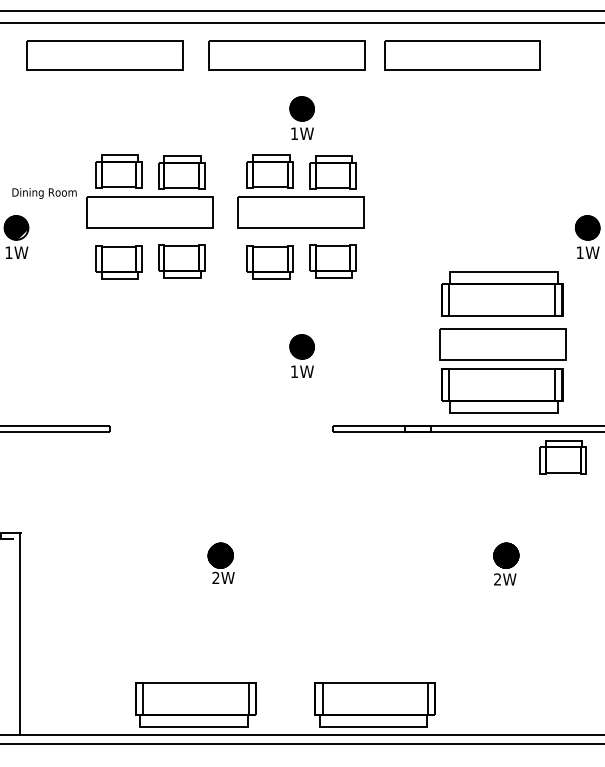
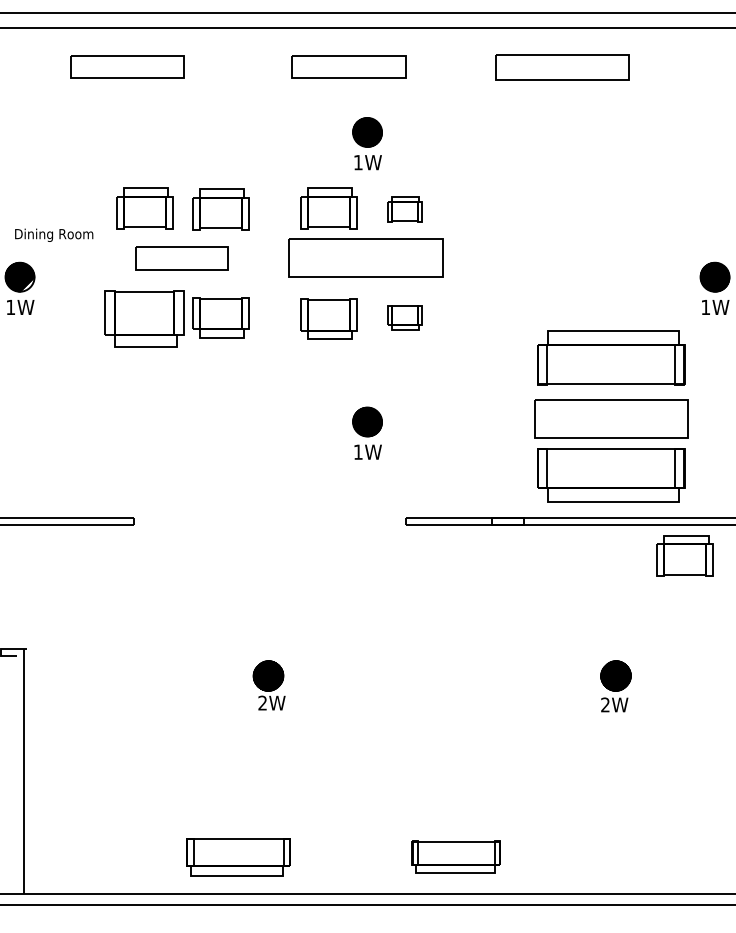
part: (104, 54) -> (127, 66), size x0.6
part: (286, 54) -> (348, 66), size x0.6
part: (462, 54) -> (562, 66), size x0.7
part: (332, 172) -> (404, 209), size x0.6
part: (149, 211) -> (181, 257), size x0.6
part: (118, 261) -> (144, 318), size x1.4
part: (332, 261) -> (404, 317), size x0.6
part: (196, 704) -> (238, 857), size x0.7
part: (375, 704) -> (456, 857), size x0.6

